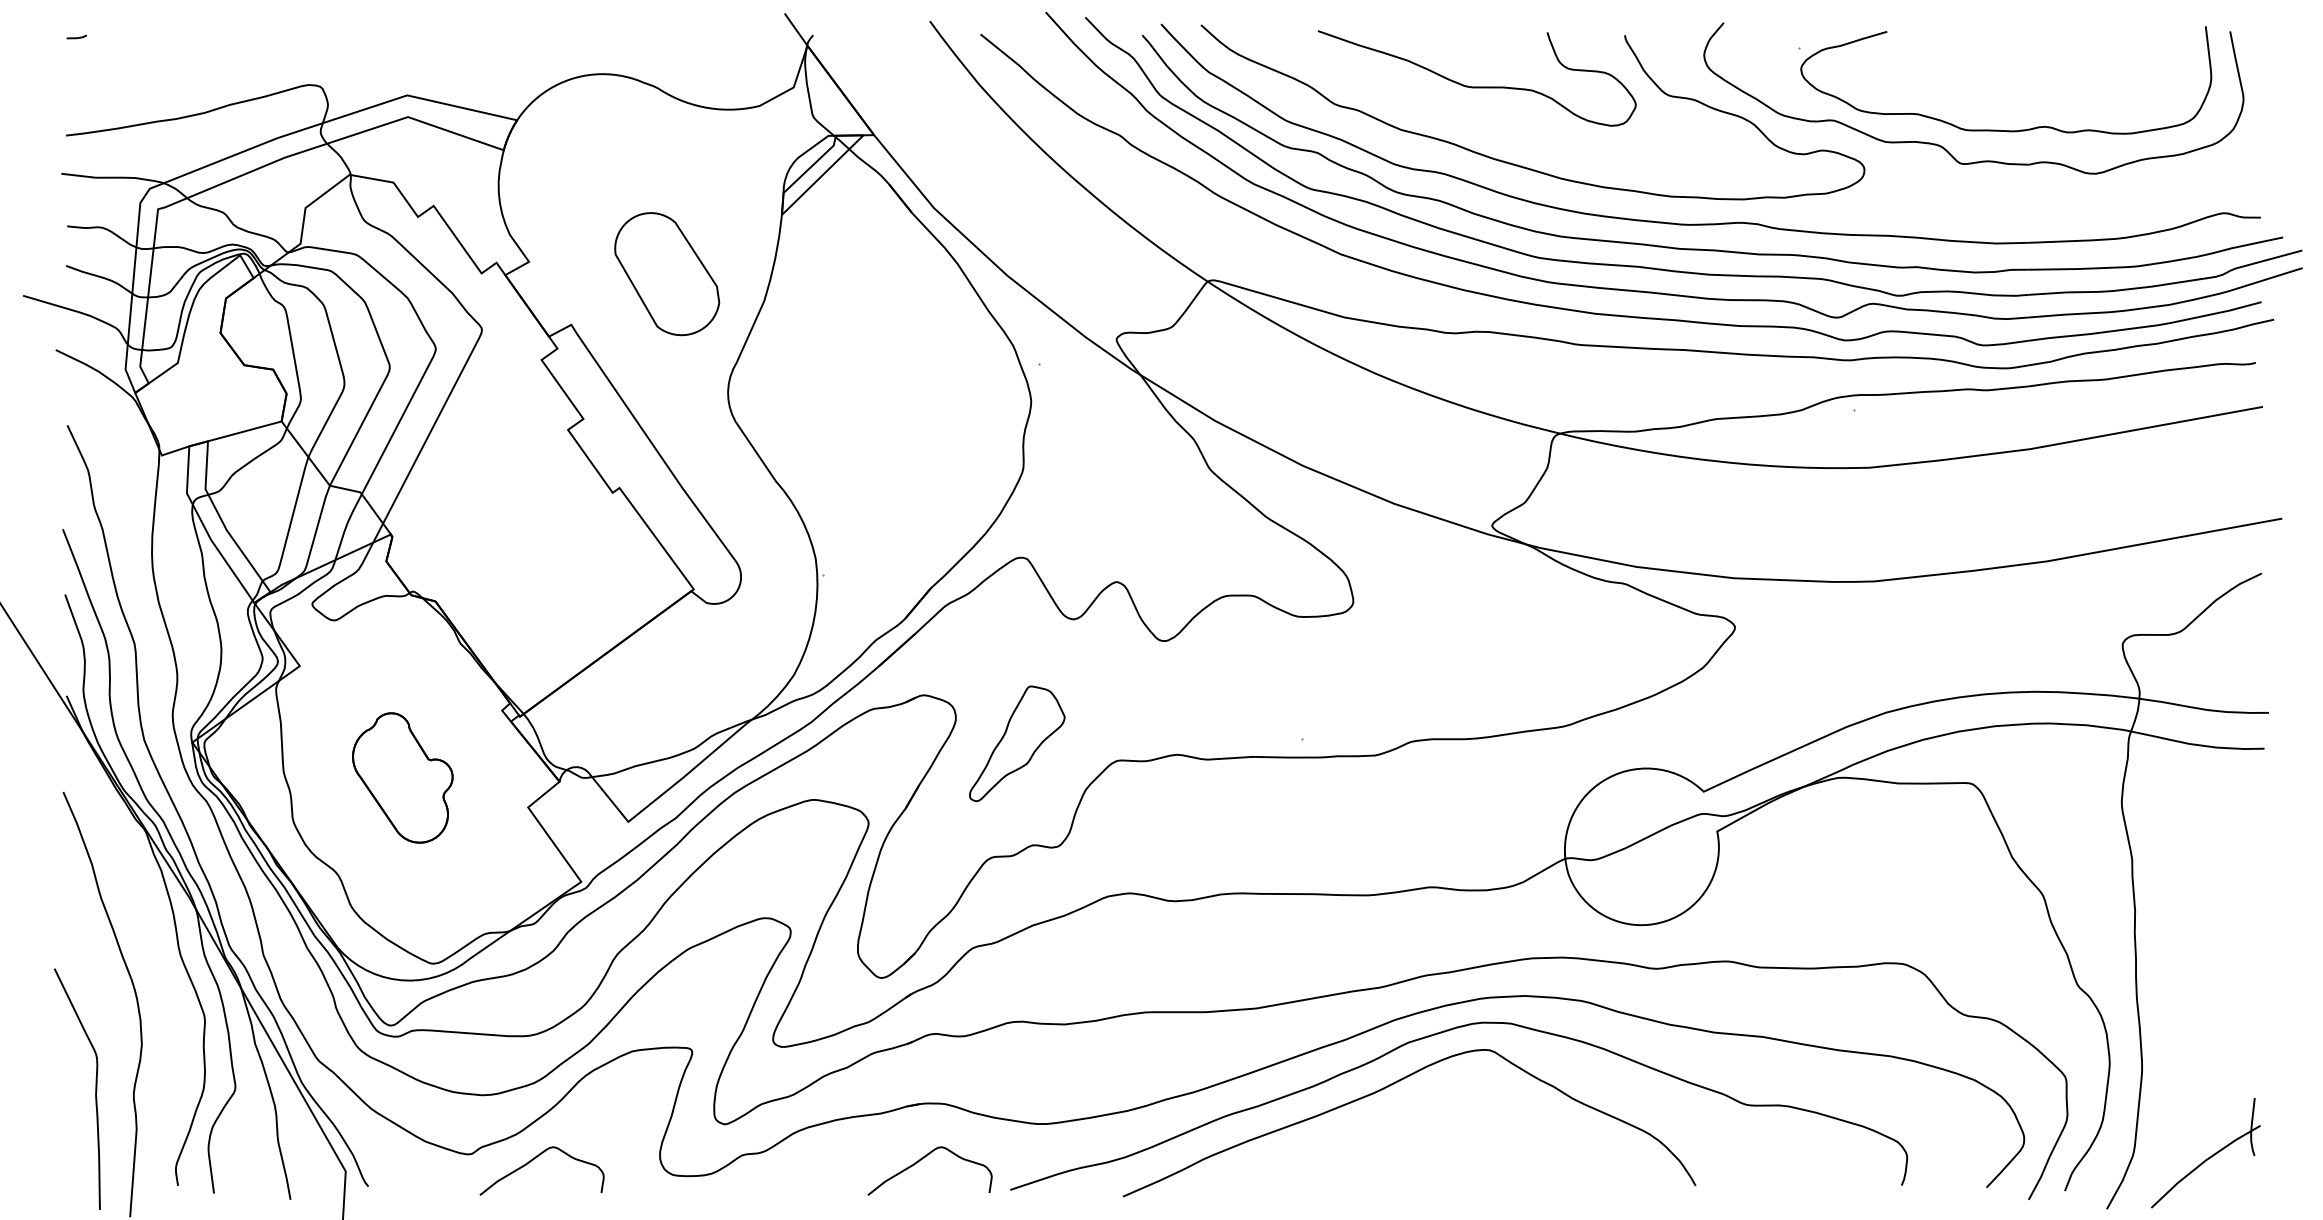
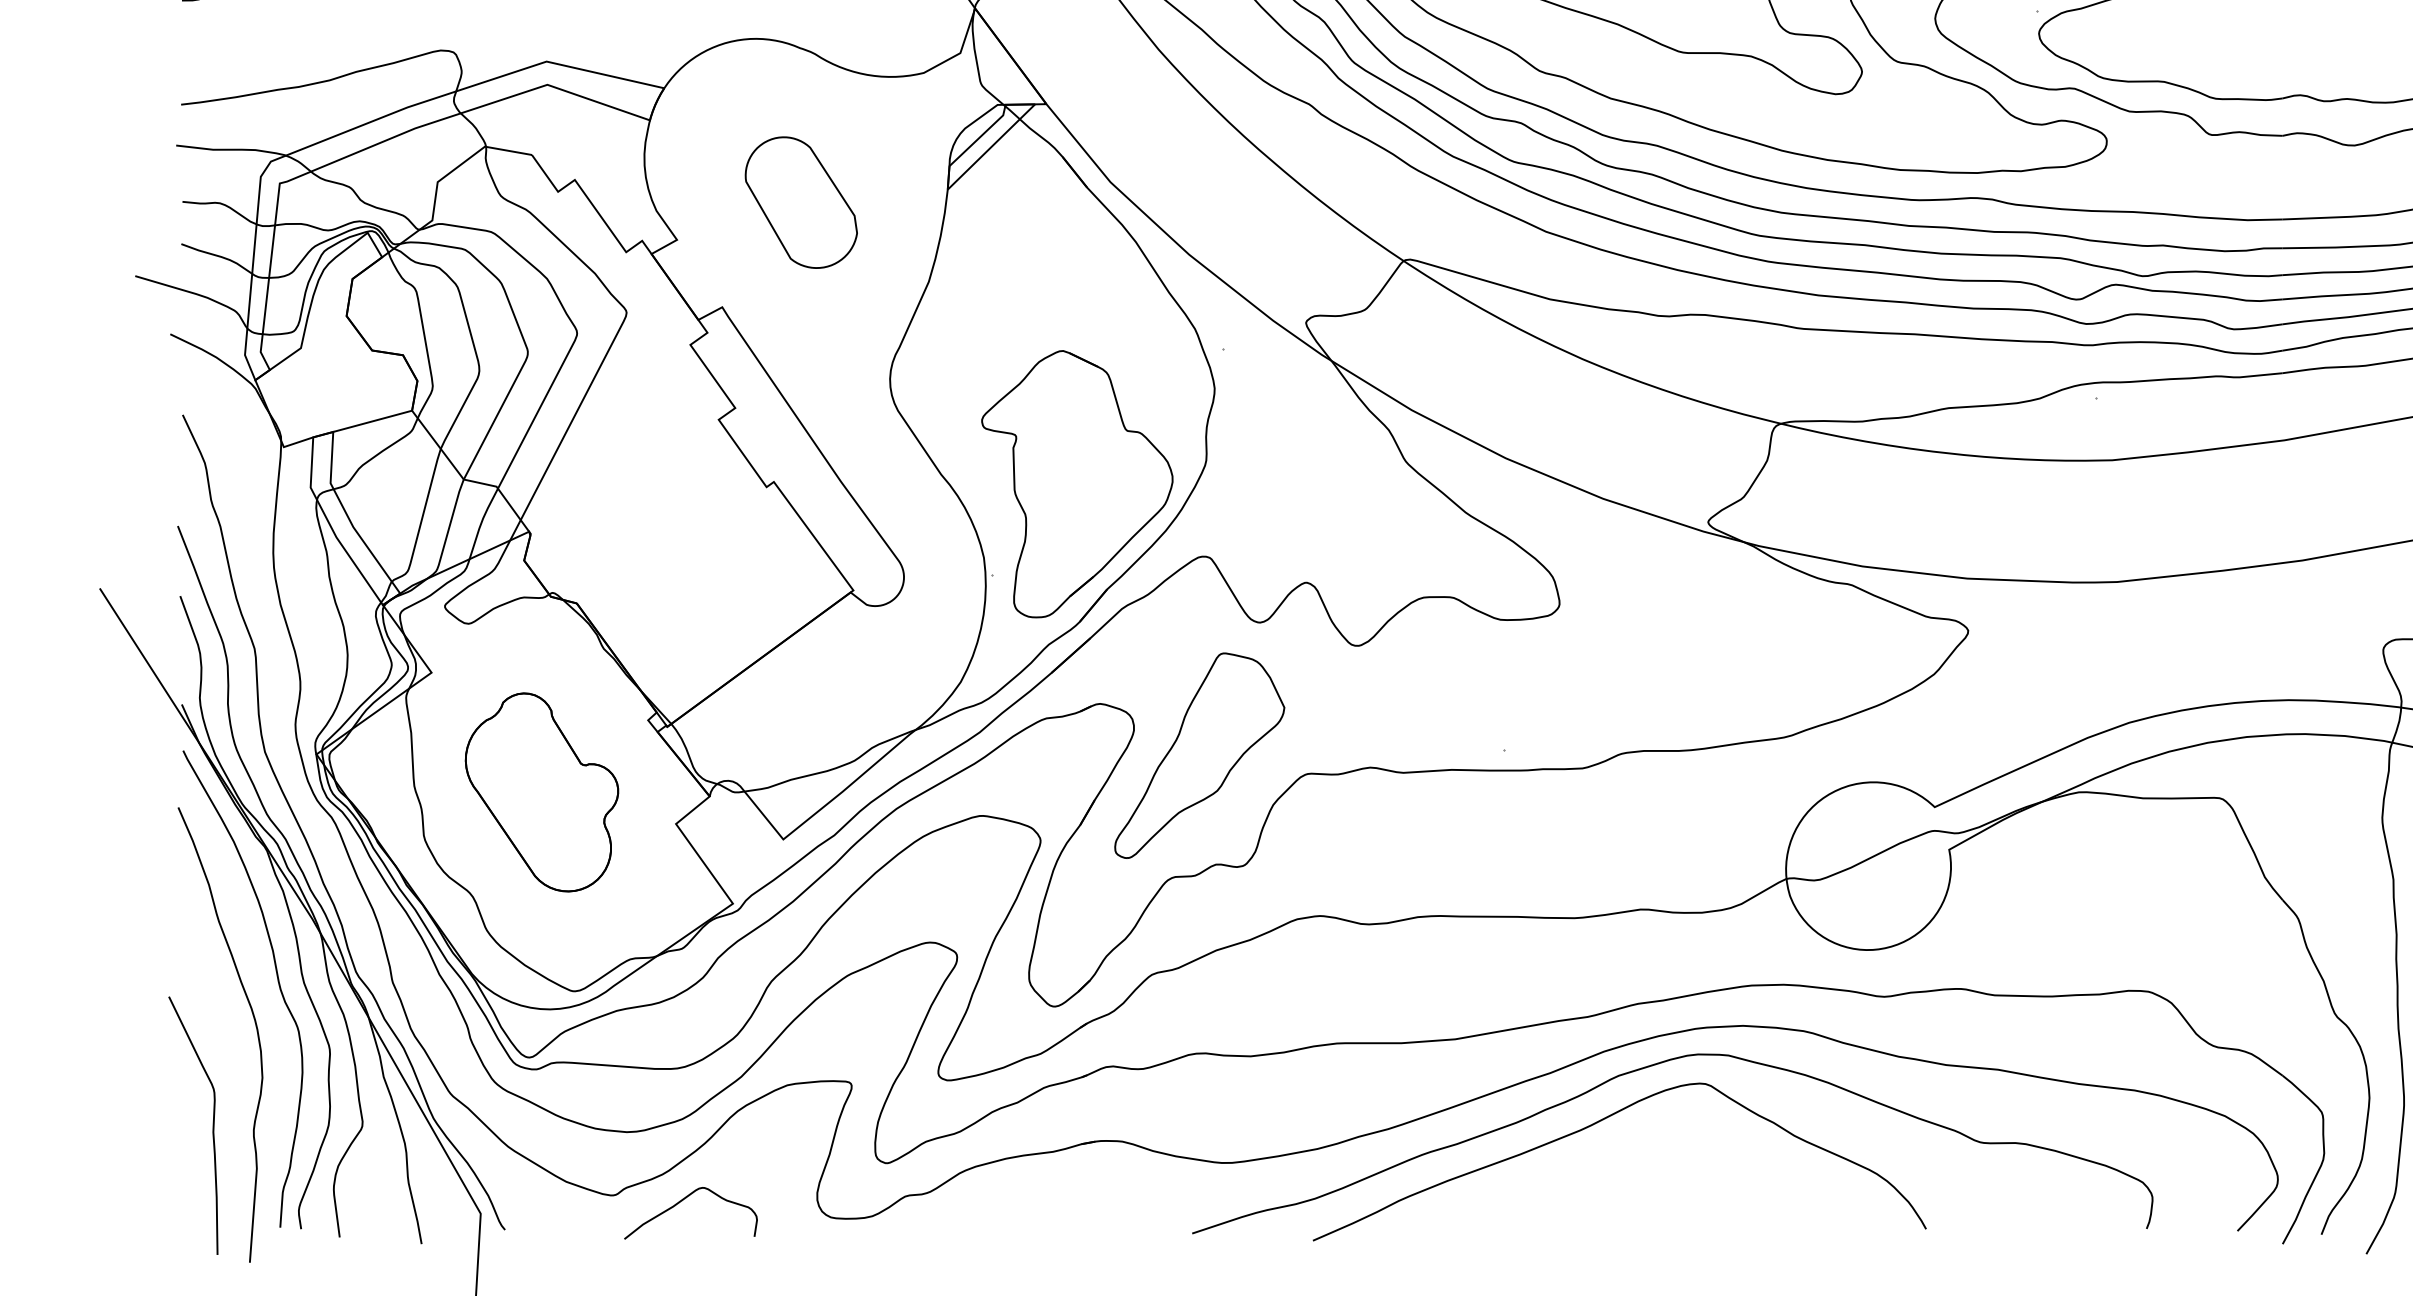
part: (667, 274) -> (801, 203), moved
part: (902, 489) -> (1076, 483), added
part: (1017, 743) -> (1199, 755), size x1.67
part: (402, 777) -> (541, 791), size x1.43
curve: (155, 952) -> (277, 979), added
curve: (921, 1160) -> (1097, 1202), removed

